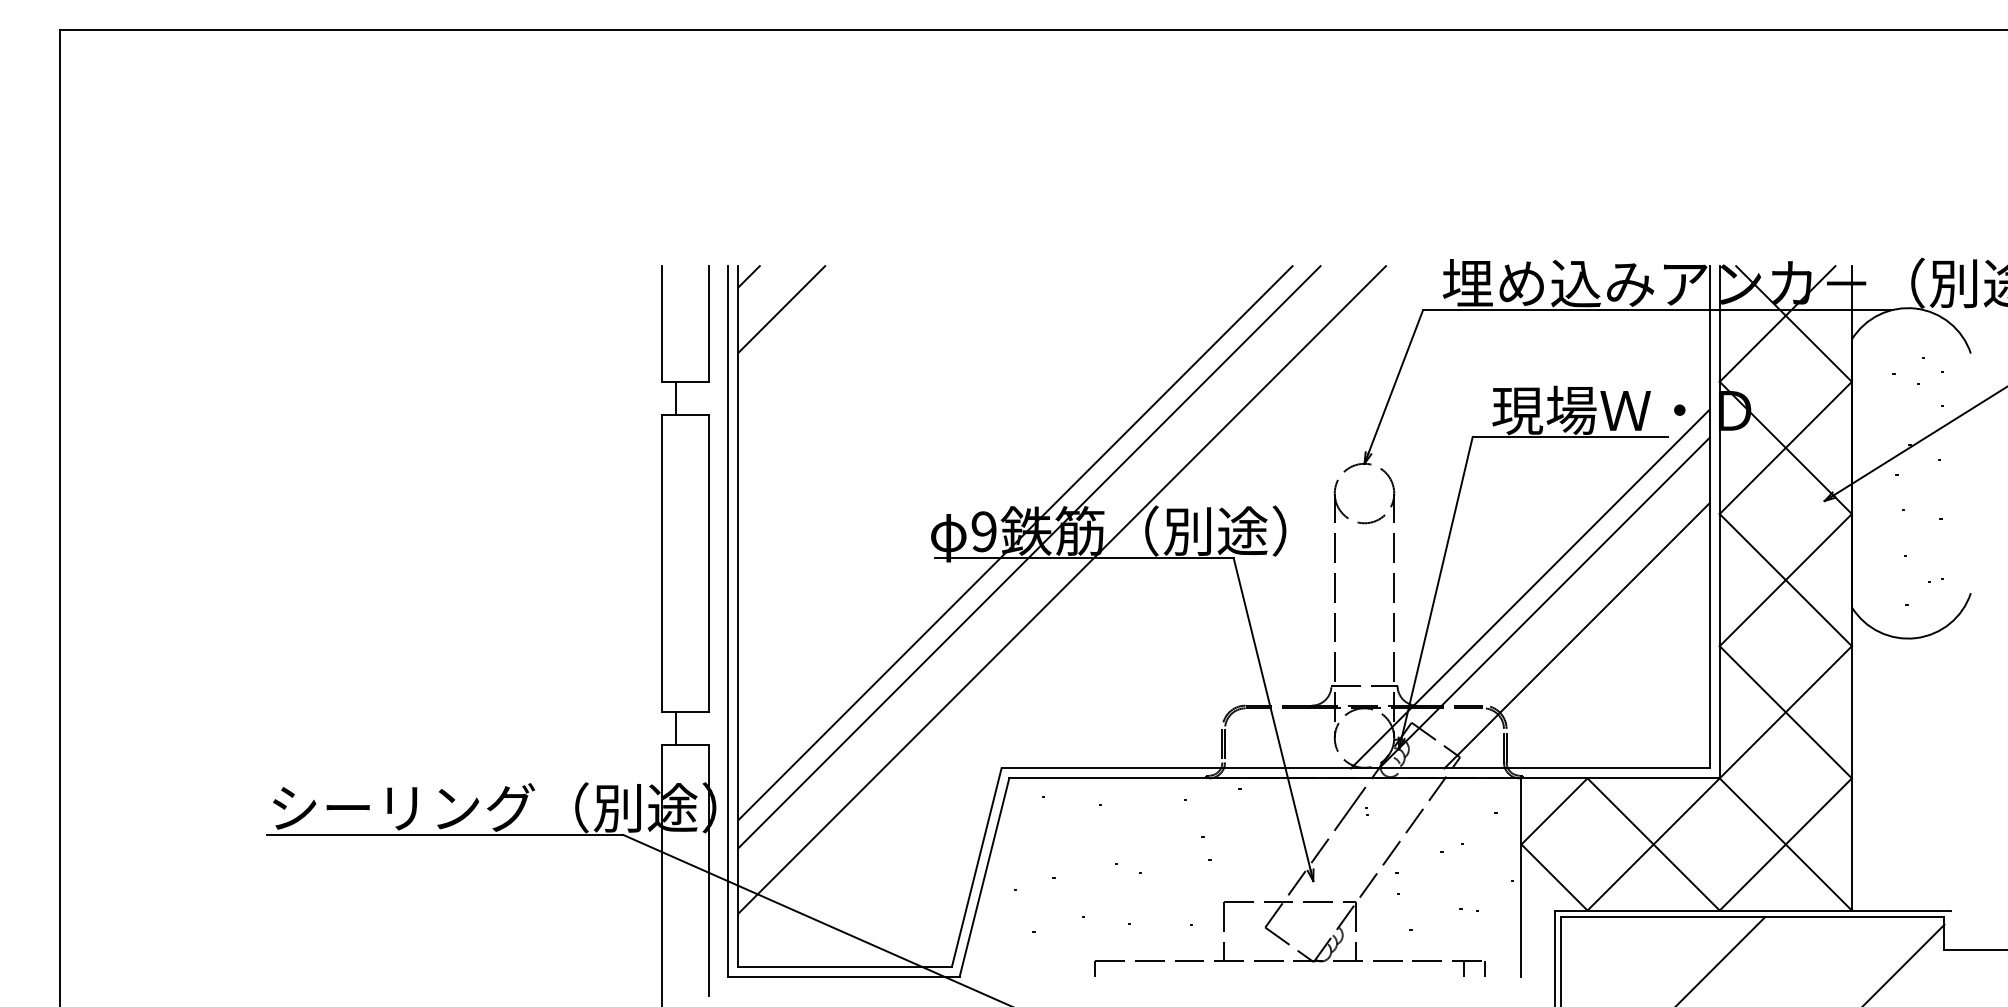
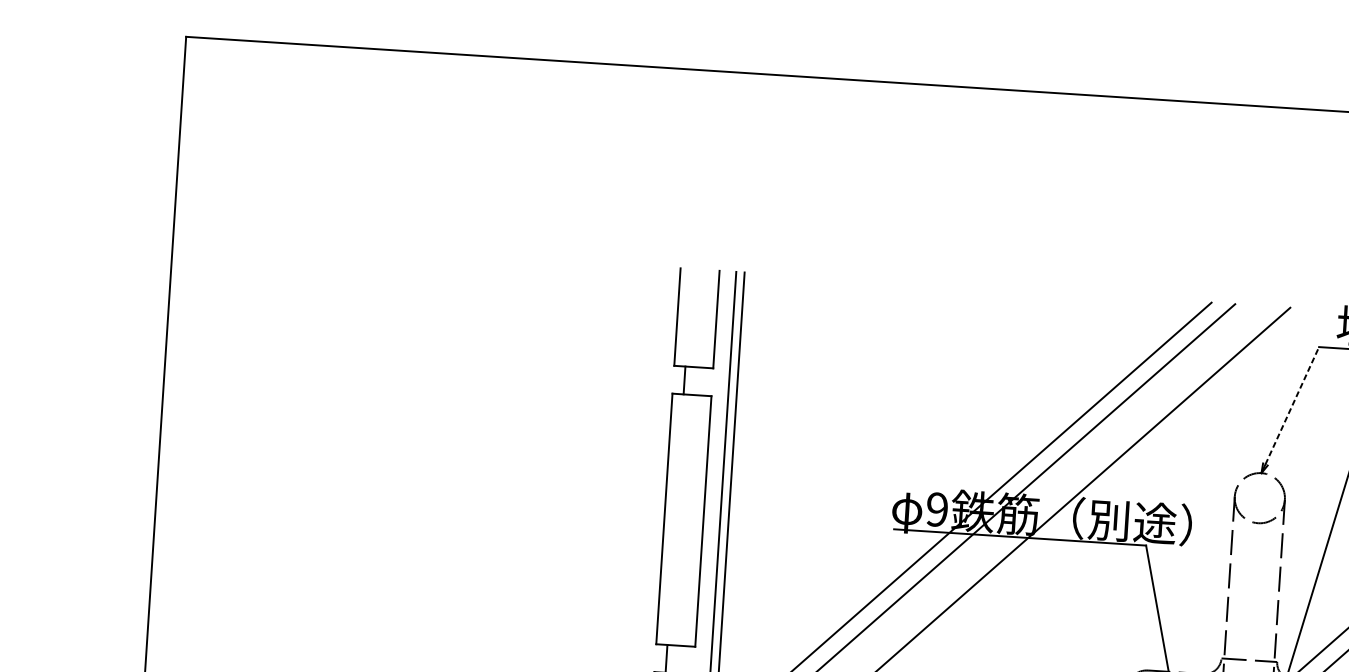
line: (748, 276) -> (752, 281), removed
line: (781, 309) -> (778, 311), removed
line: (1395, 381) -> (1292, 405), solid -> dashed

